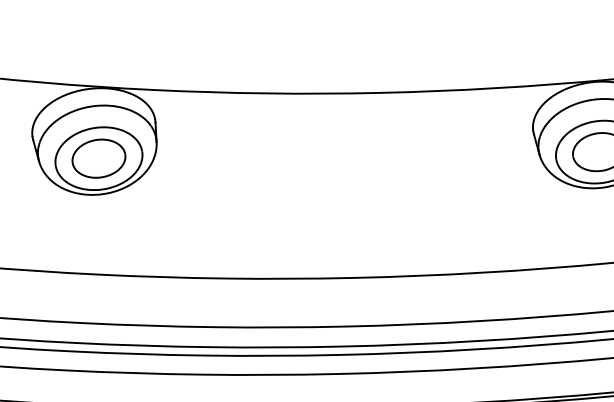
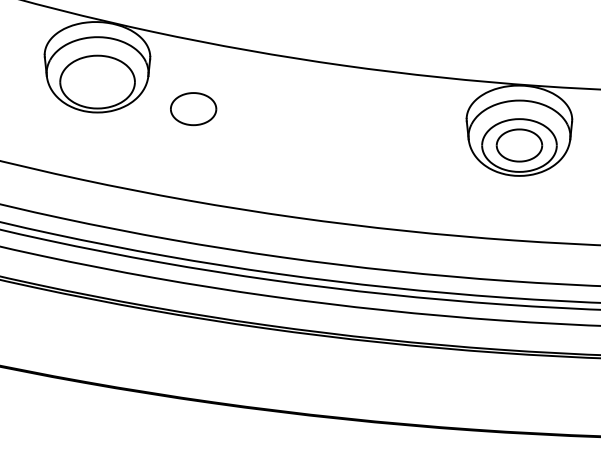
part: (98, 159) -> (193, 109), moved

